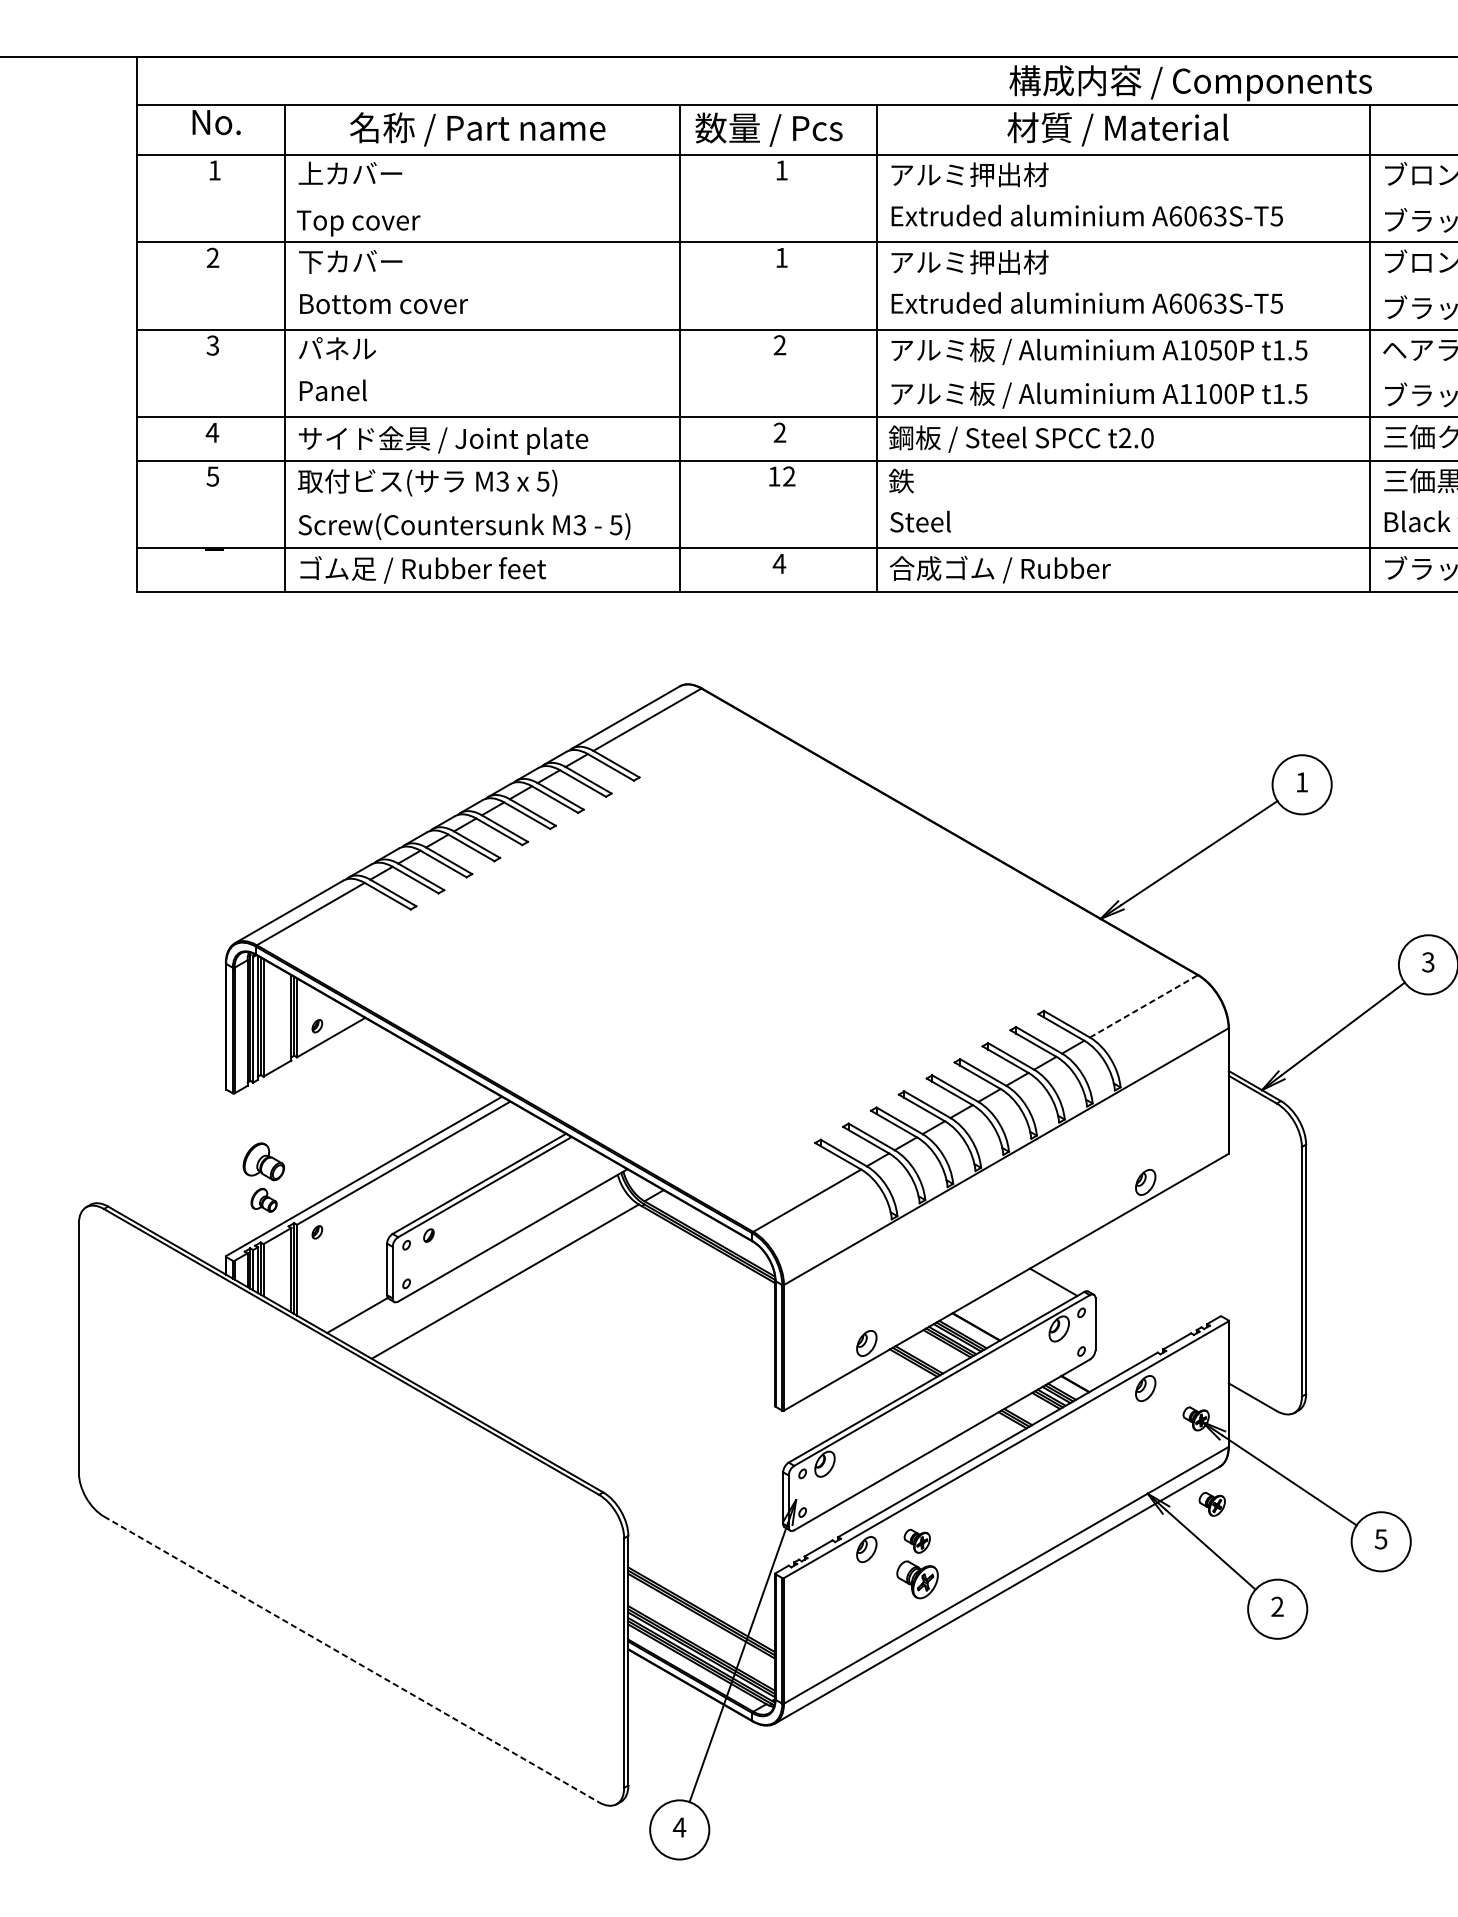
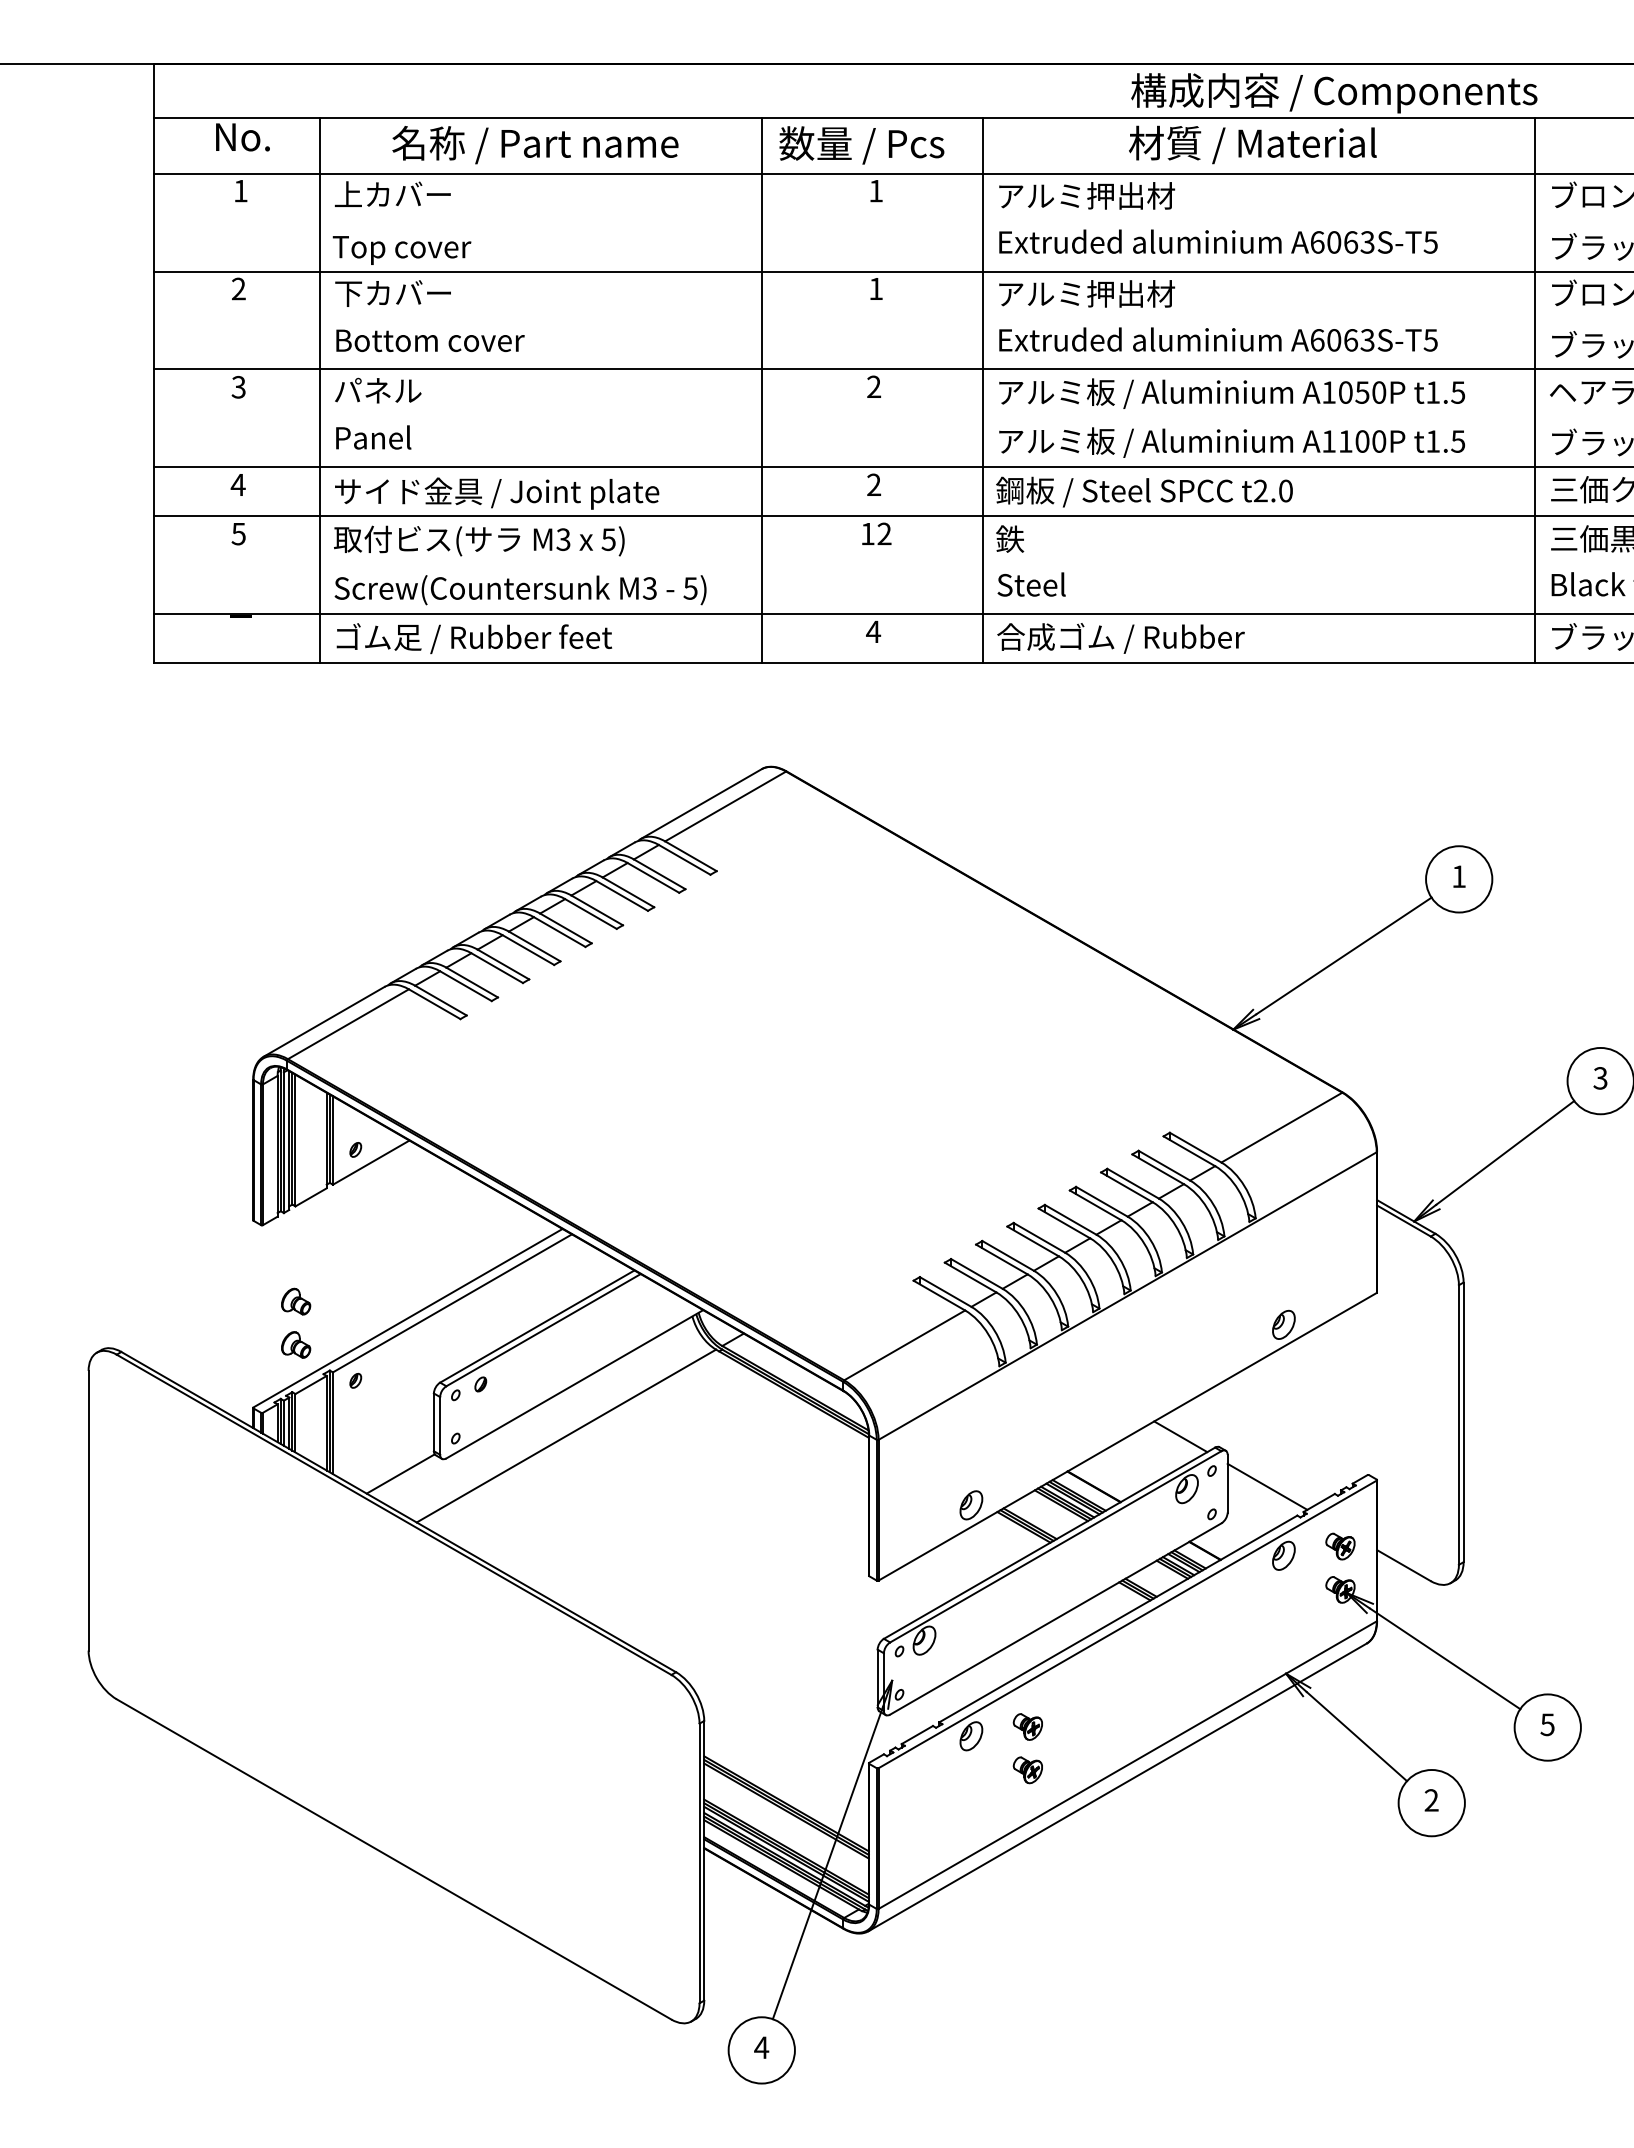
line: (1143, 1006) -> (1281, 1127), dashed -> solid
part: (264, 1161) -> (296, 1301), size x0.62
line: (1131, 1326) -> (1267, 1486), added
part: (1212, 1504) -> (1340, 1546), moved
part: (916, 1580) -> (1027, 1770), size x0.62
line: (351, 1659) -> (394, 1859), dashed -> solid

